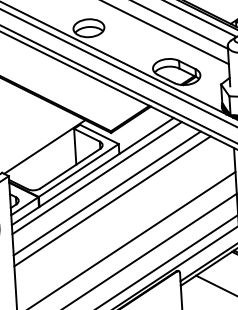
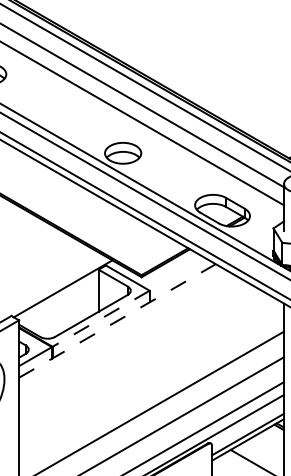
line: (78, 171) -> (100, 319), solid -> dashed
line: (92, 171) -> (117, 320), solid -> dashed
line: (96, 177) -> (121, 328), removed
line: (107, 193) -> (132, 347), removed
line: (112, 201) -> (138, 357), removed

